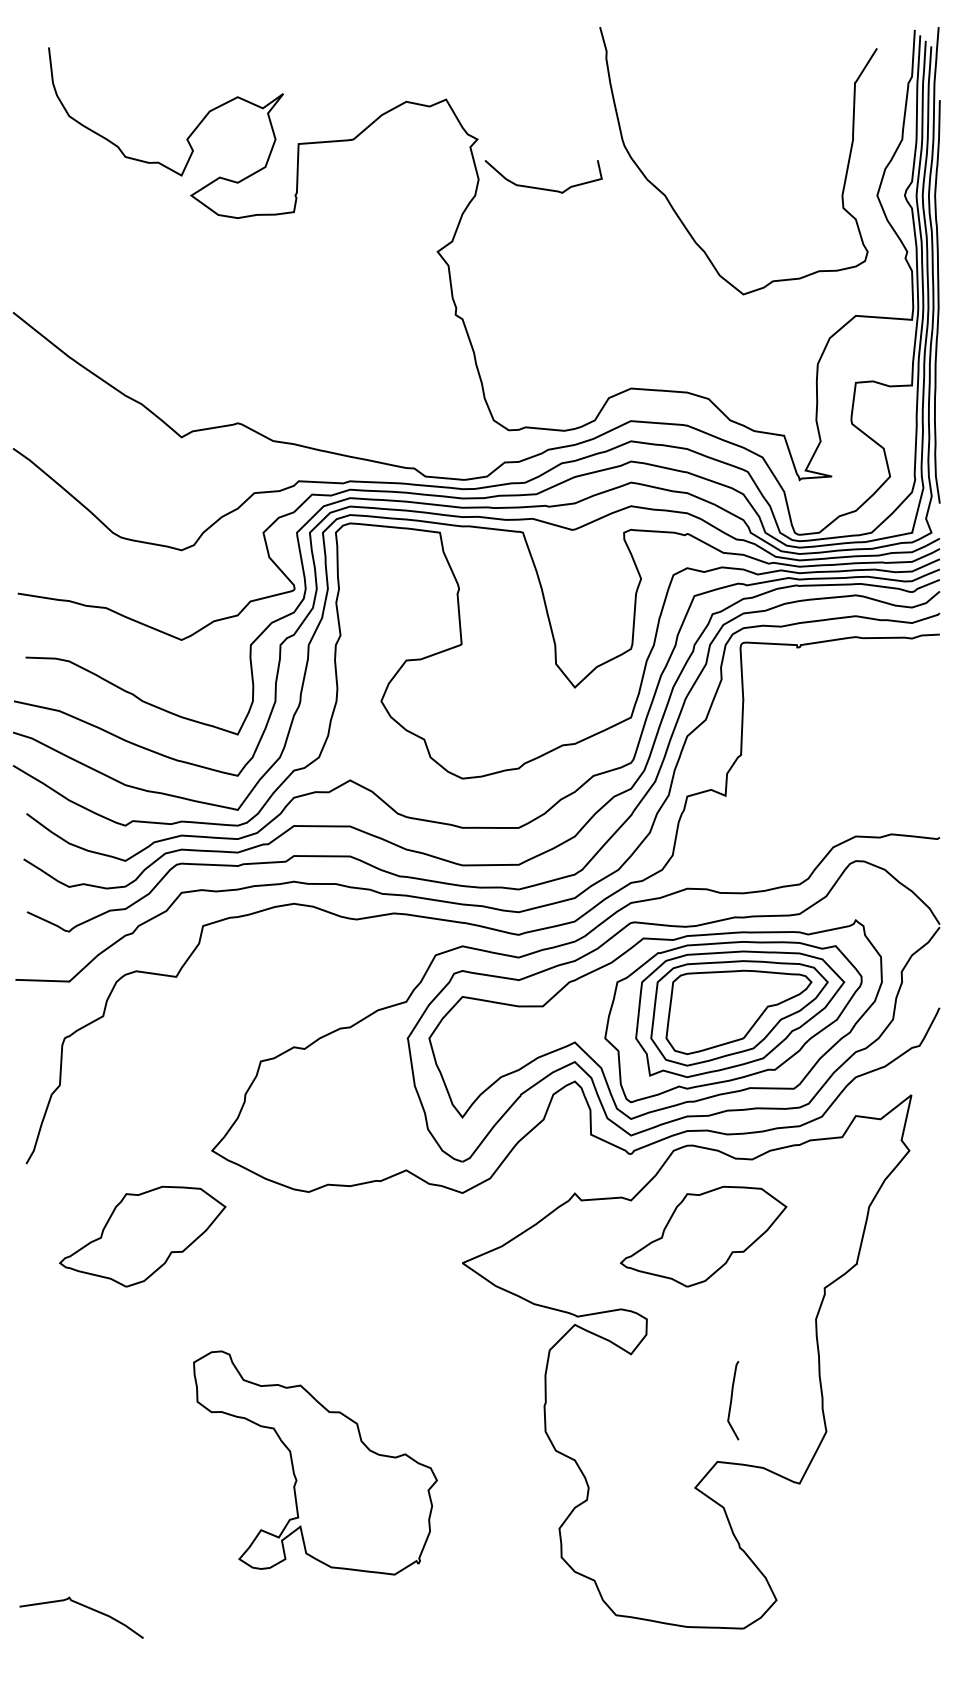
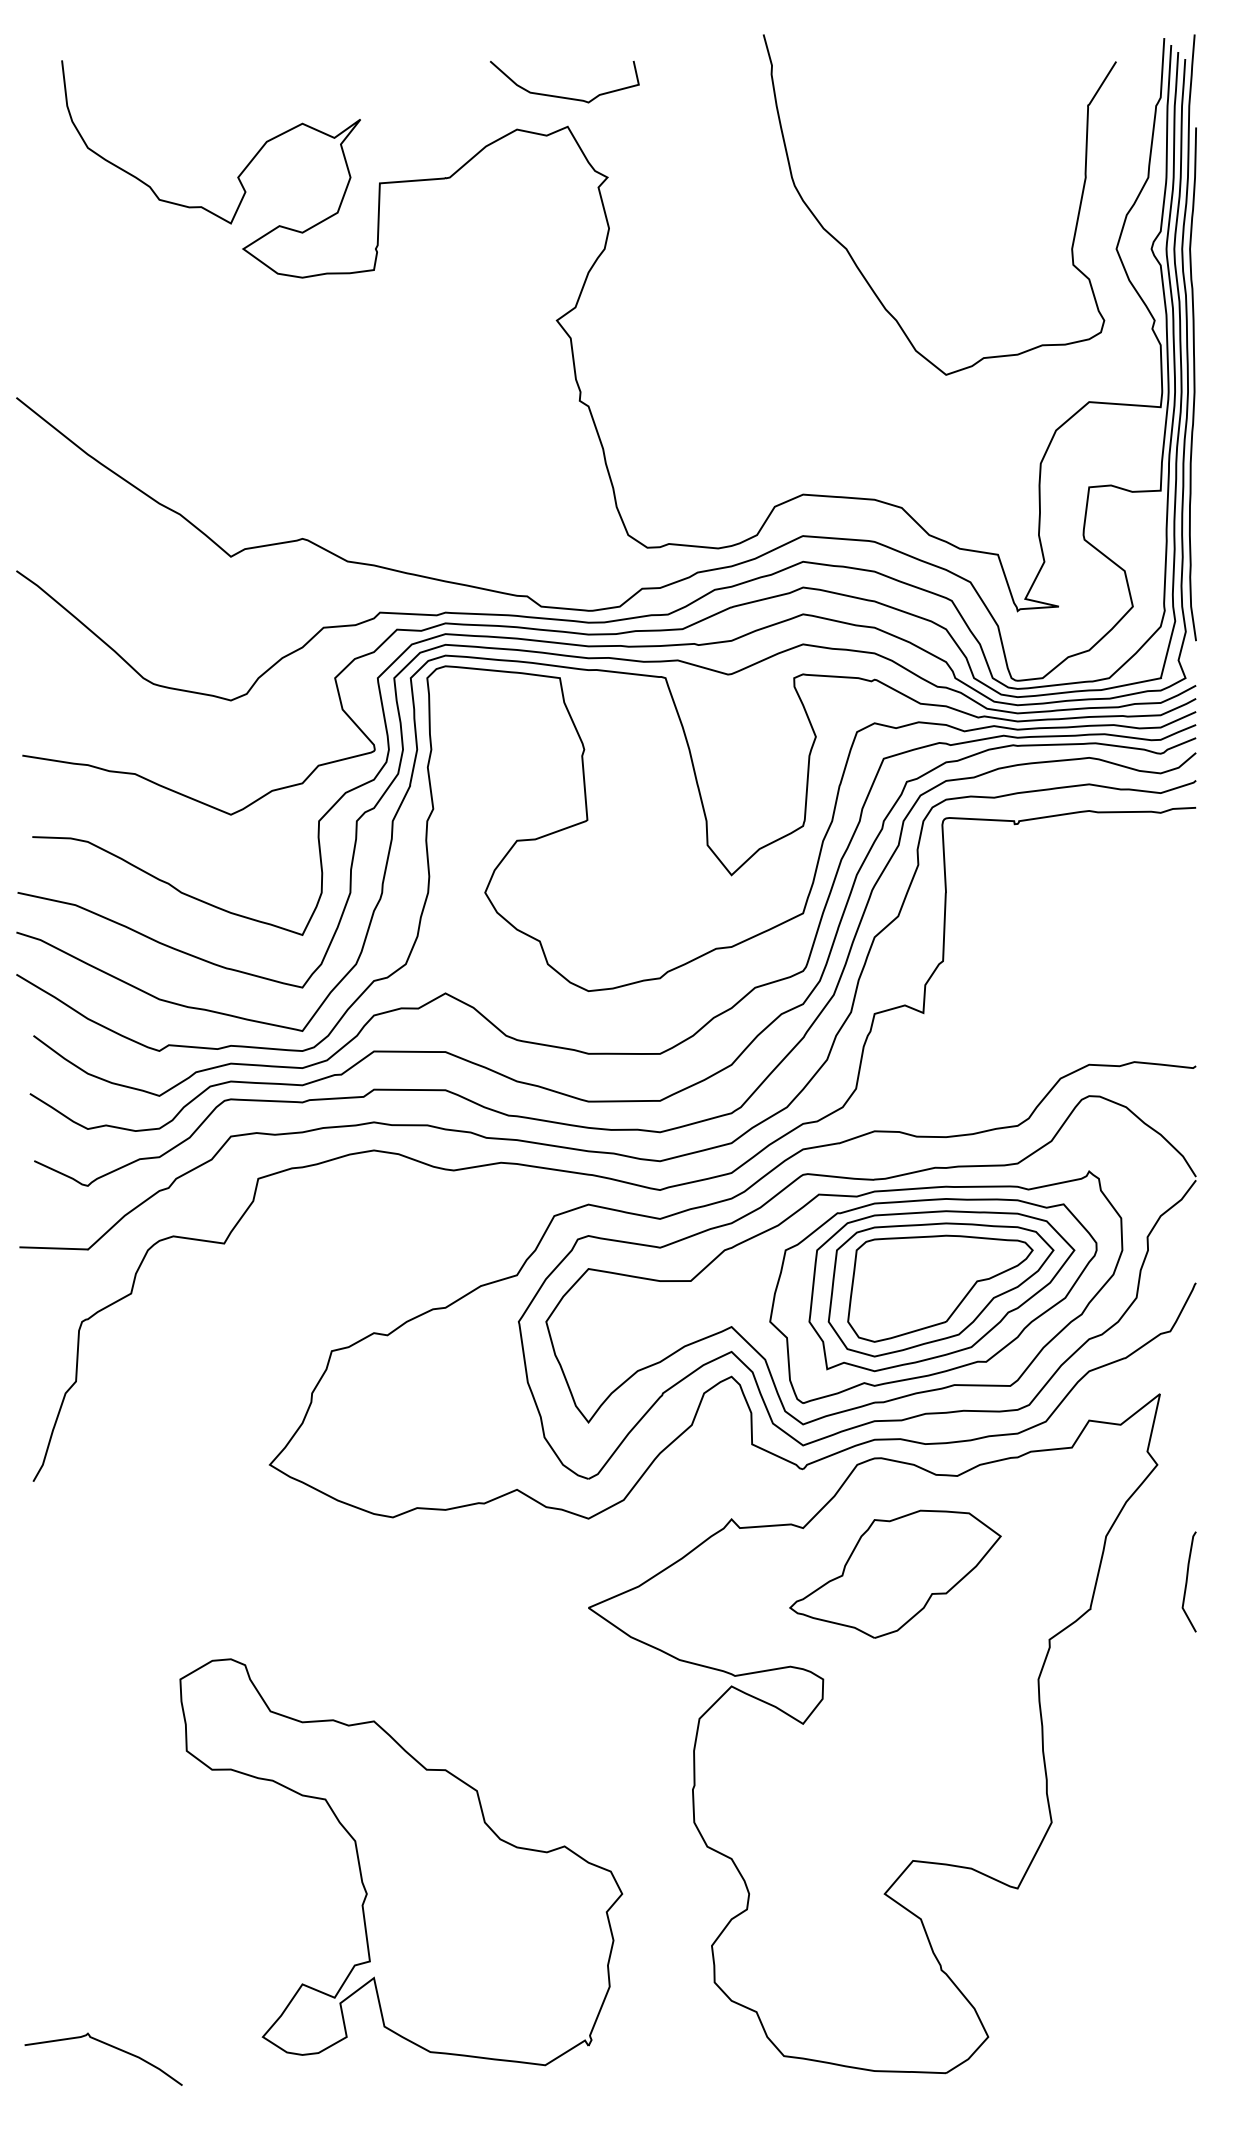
curve: (542, 188) -> (563, 96), moved
part: (142, 1236) -> (181, 1573), removed
curve: (731, 1400) -> (1187, 1581), moved
part: (315, 1463) -> (401, 1862), size x1.43

